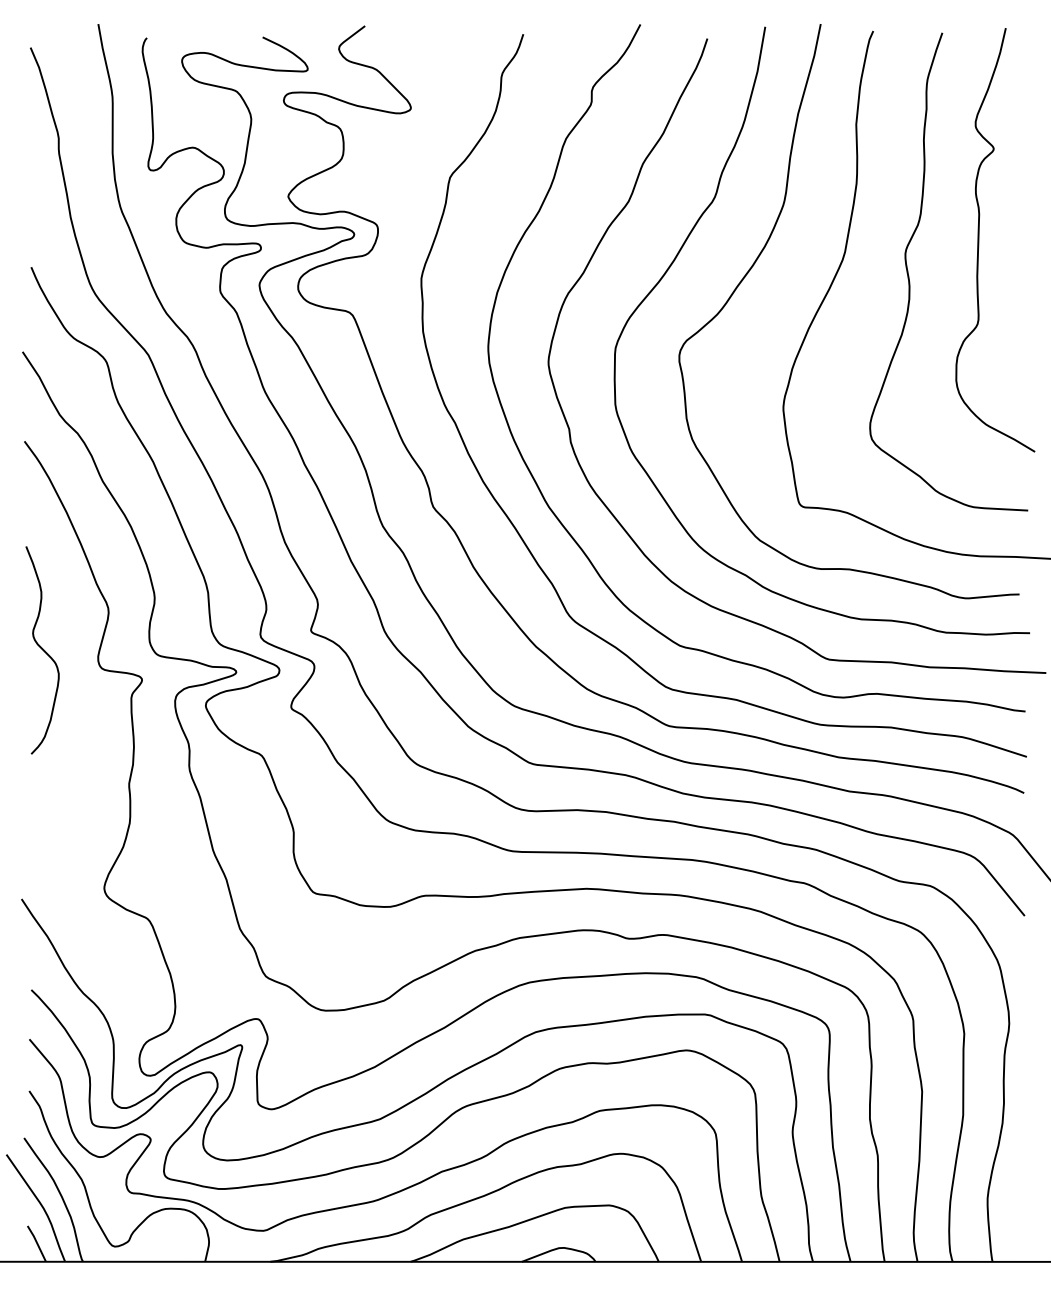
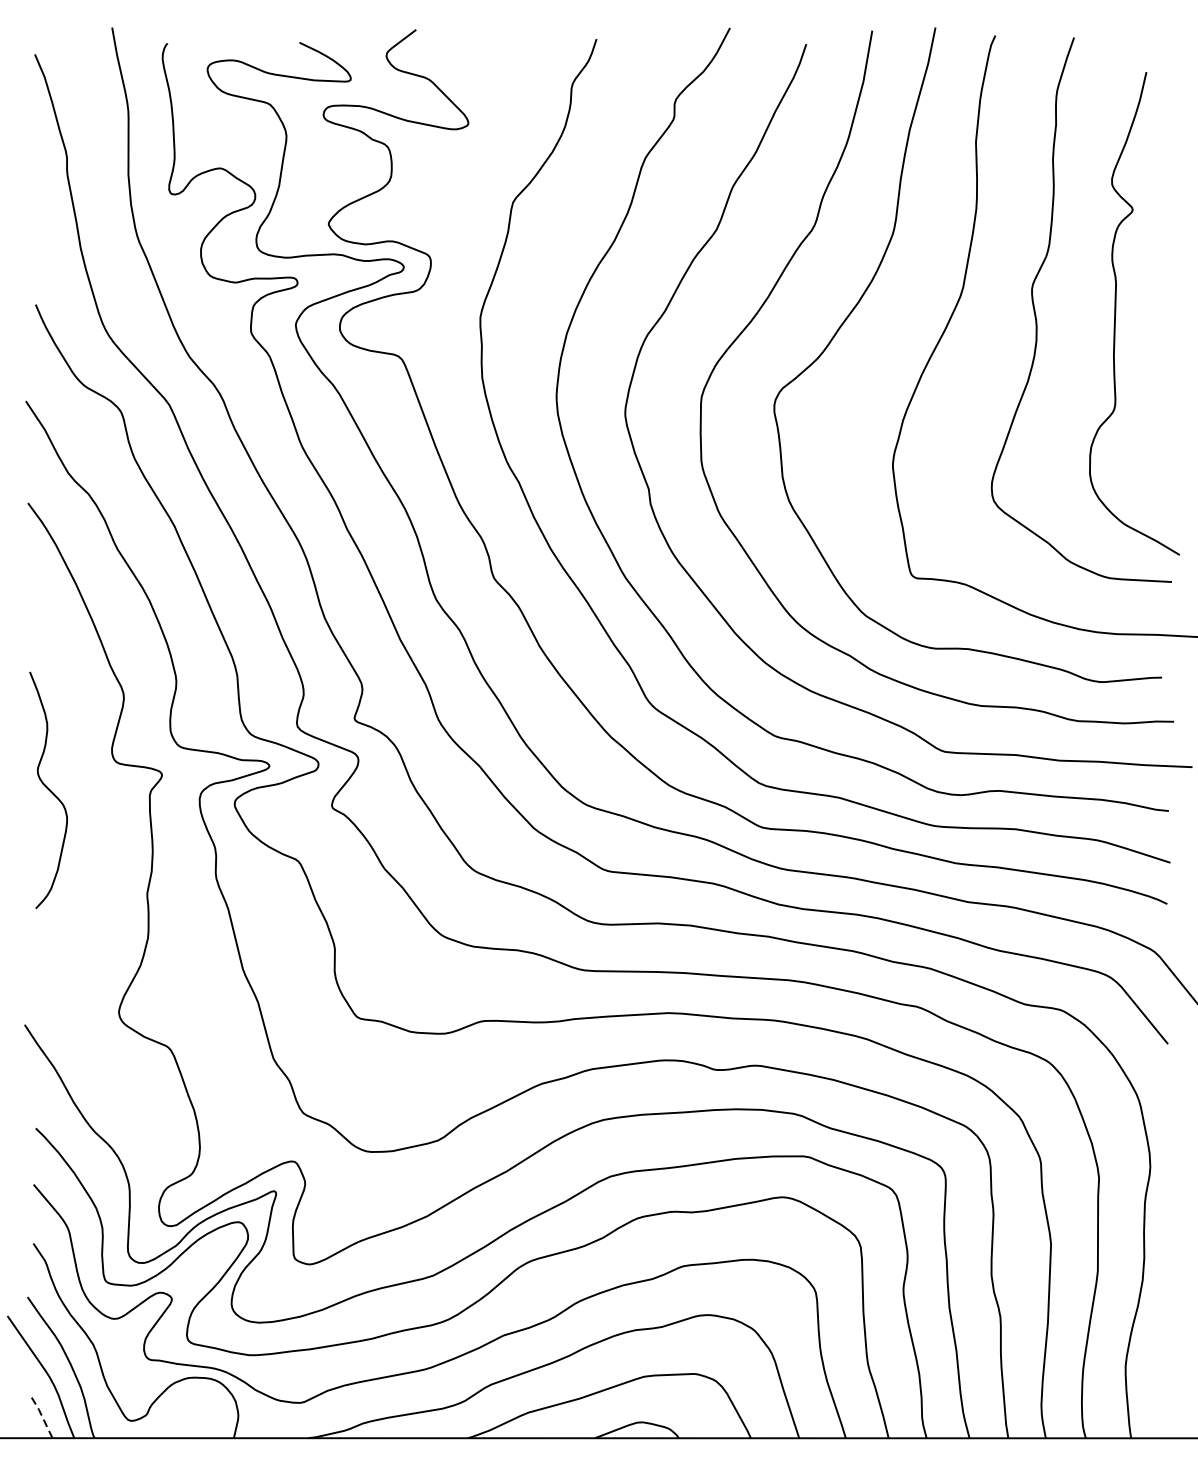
curve: (979, 240) -> (1116, 314), moved
curve: (42, 650) -> (48, 790), moved
line: (37, 1243) -> (42, 1417), solid -> dashed

